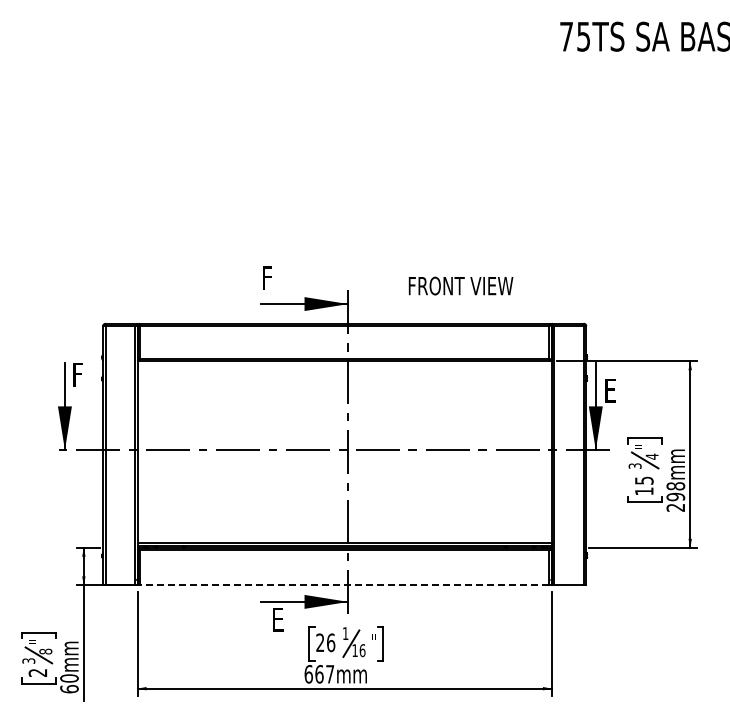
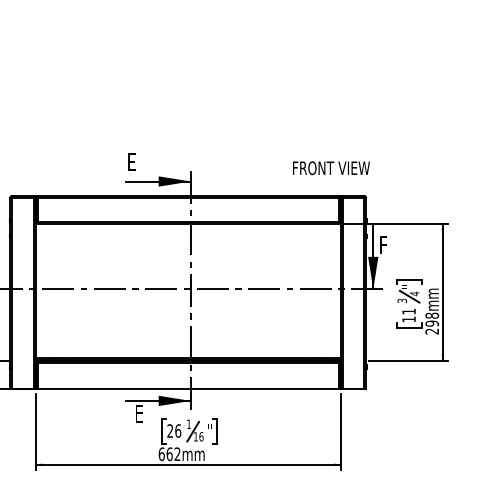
text: (269, 277) -> (132, 161), F -> E
text: (460, 285) -> (331, 167), moved
text: (611, 390) -> (384, 245), E -> F
text: (644, 480) -> (409, 311), 15 -> 11
line: (344, 585) -> (188, 388), dashed -> solid
text: (330, 674) -> (177, 454), 667mm -> 662mm

